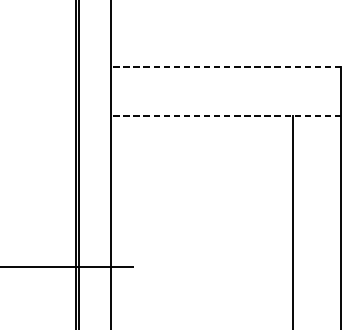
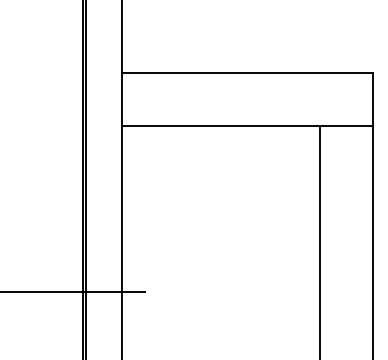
line: (226, 67) -> (247, 73), dashed -> solid
line: (226, 115) -> (247, 126), dashed -> solid

